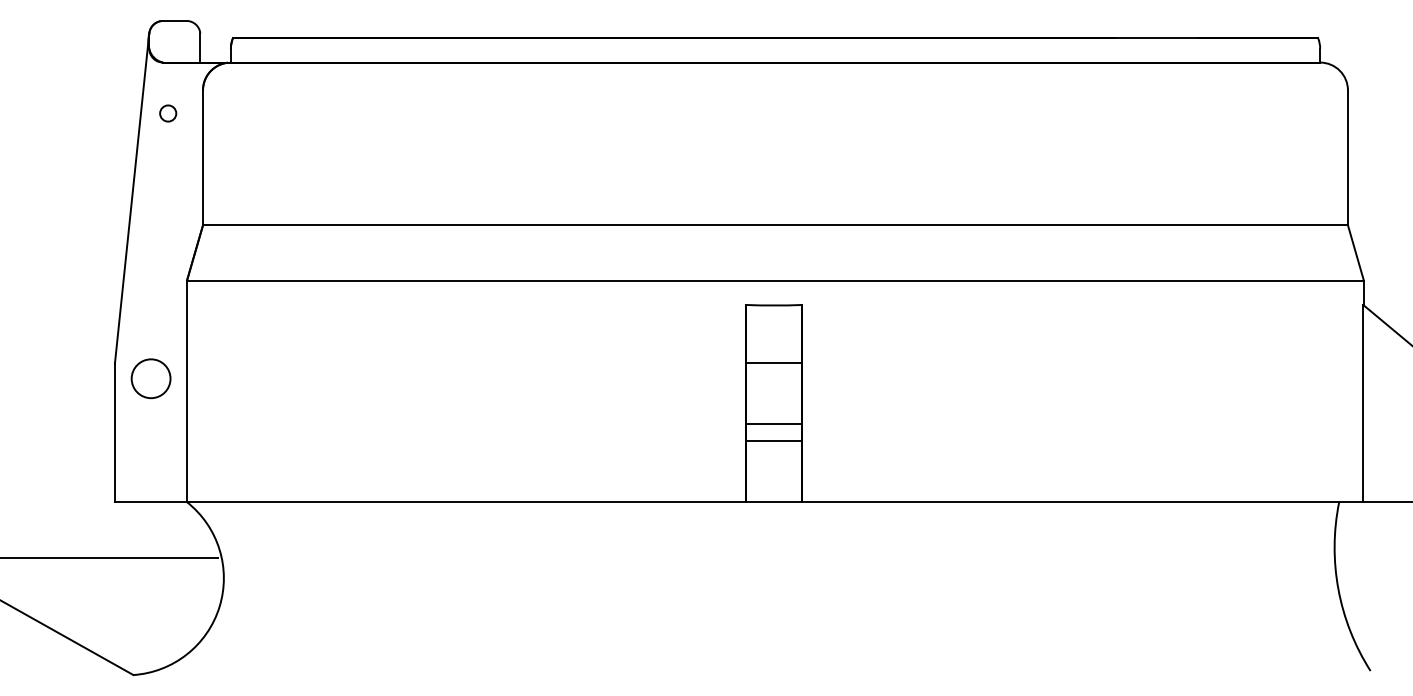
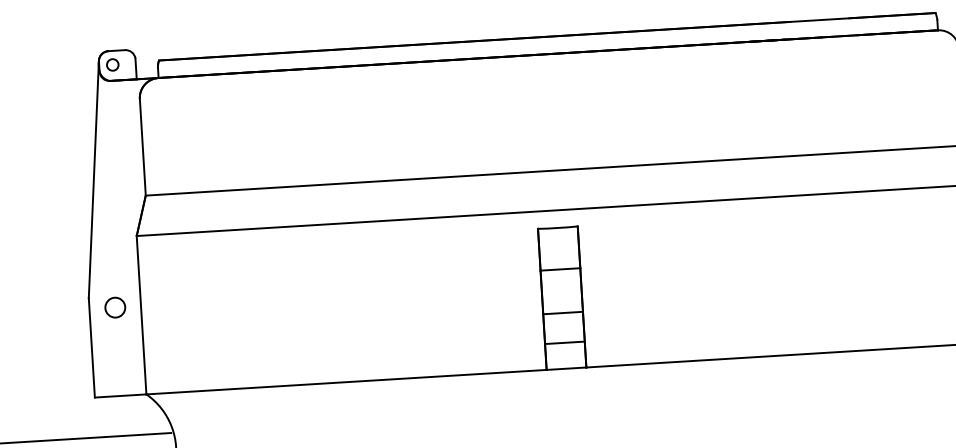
circle: (168, 113) -> (112, 64), moved
circle: (150, 378) -> (114, 307), size x0.71
line: (773, 440) -> (564, 342), moved

